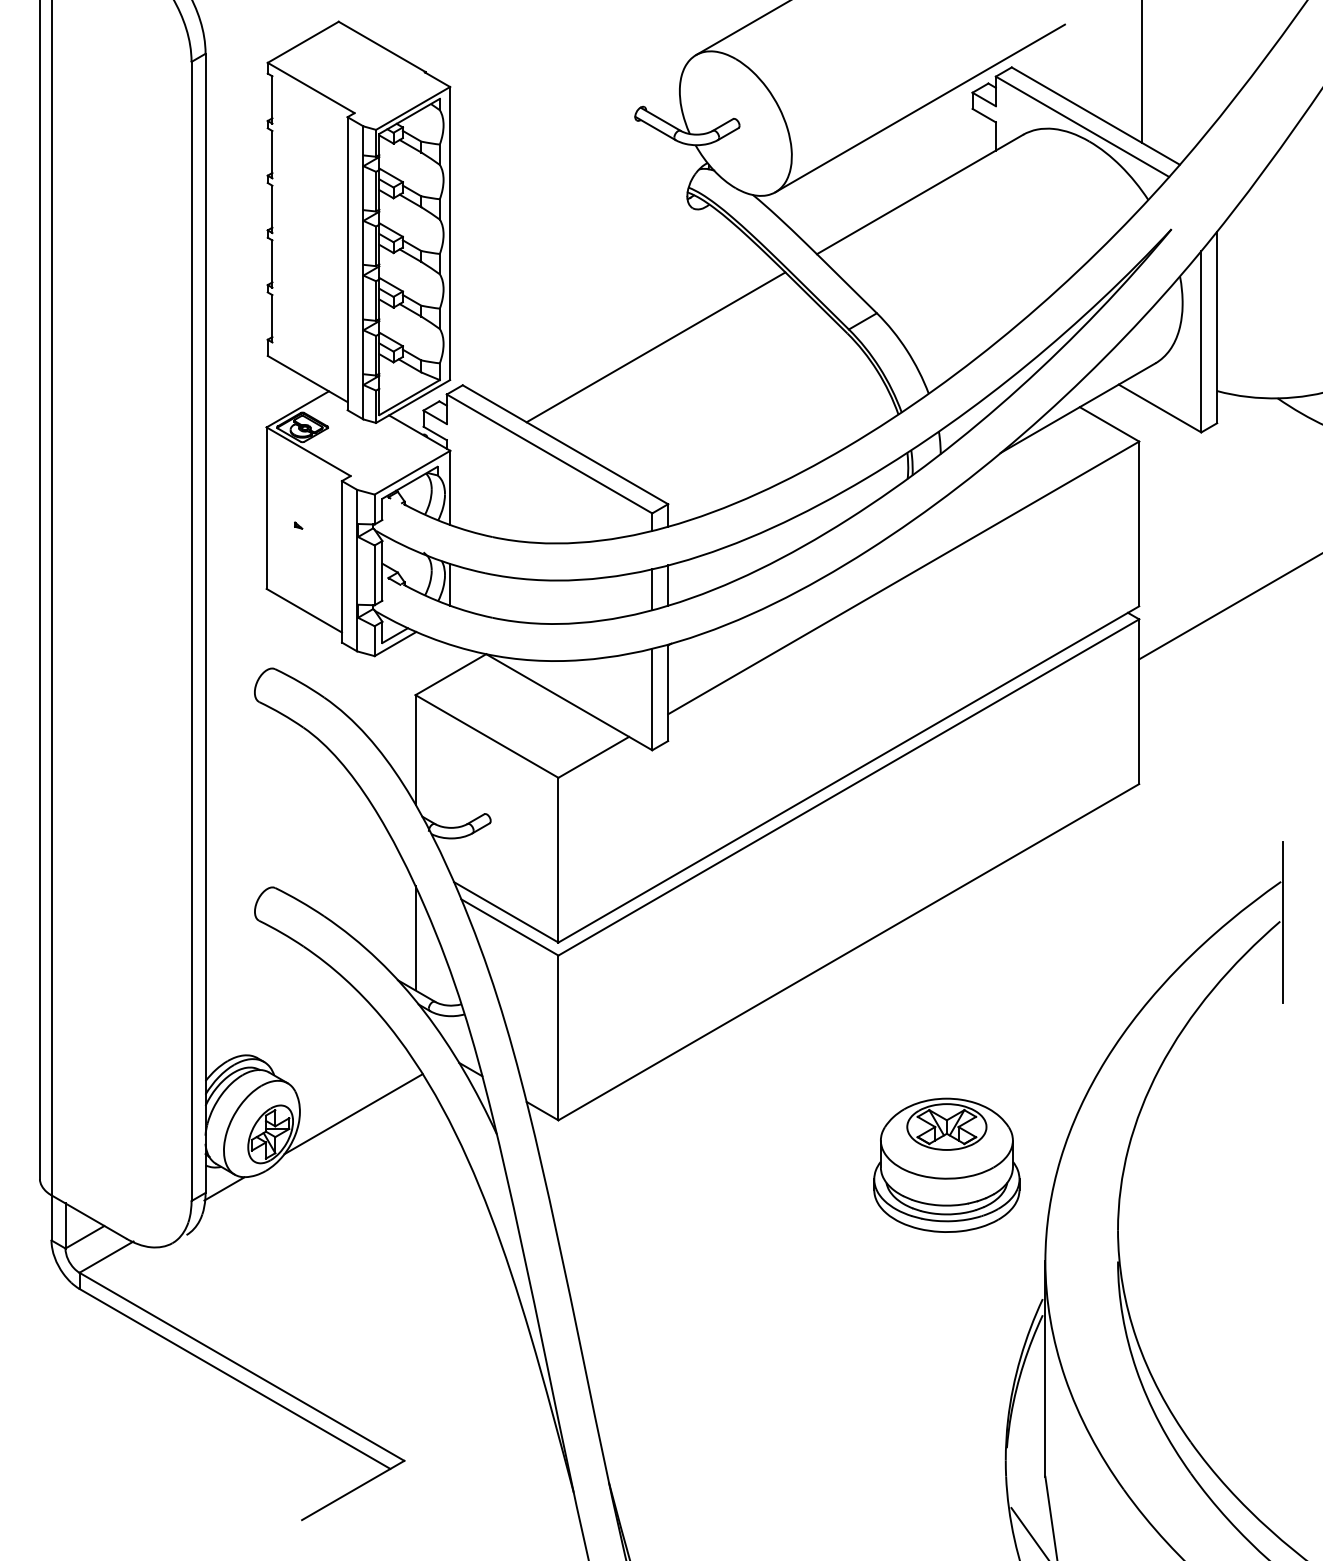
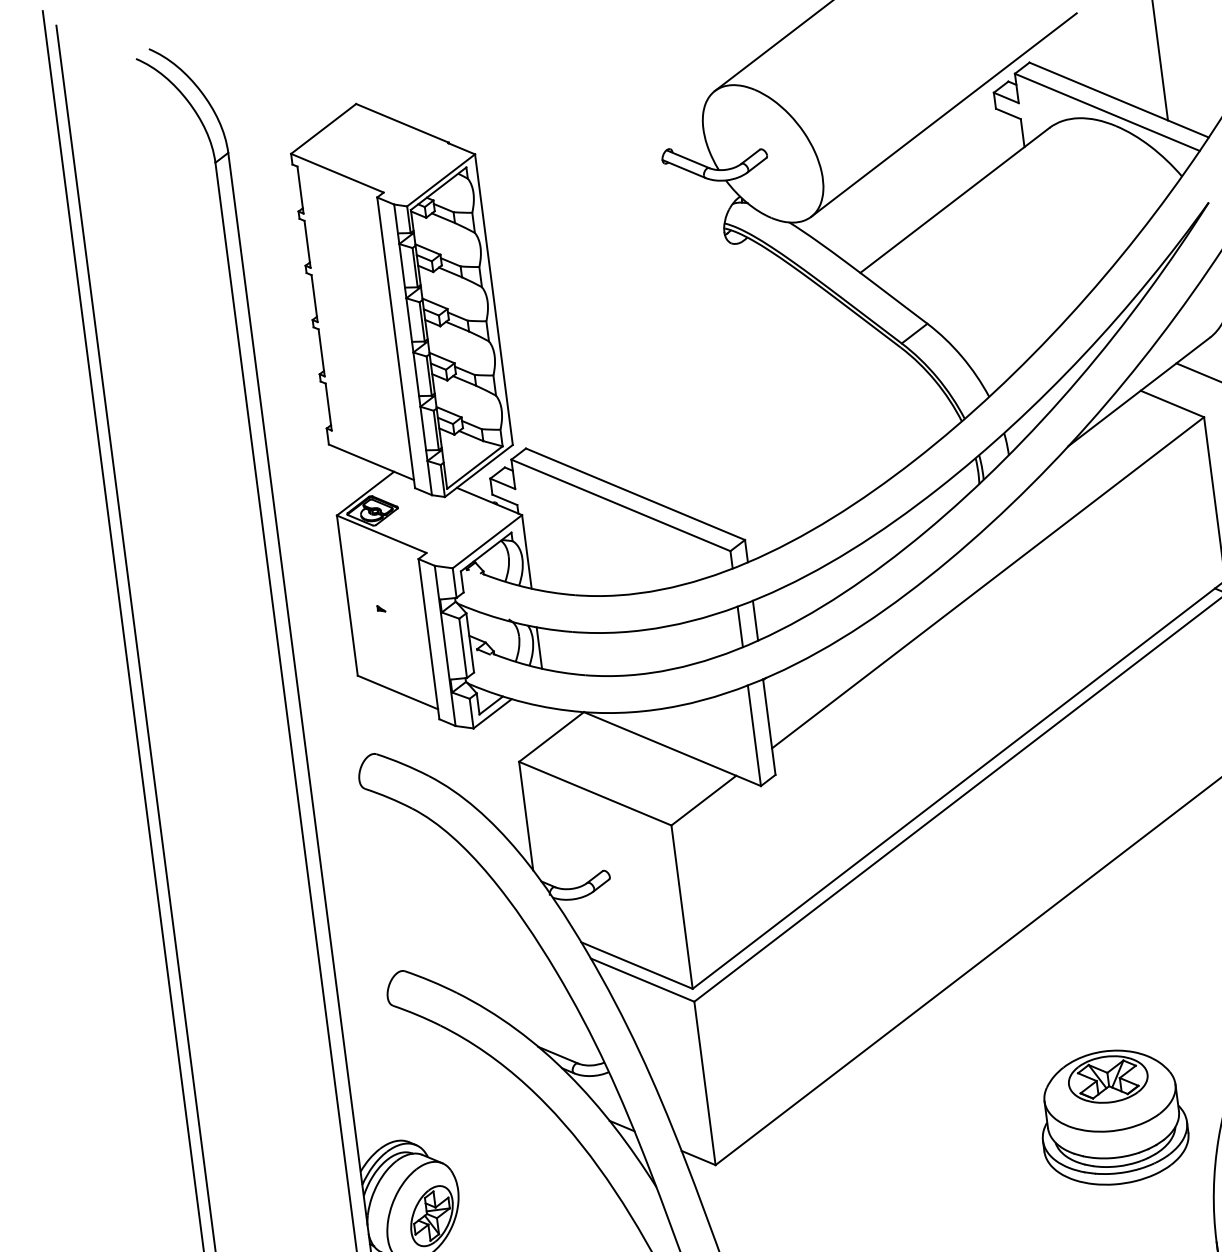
line: (655, 347) -> (712, 386), removed
line: (415, 938) -> (550, 1003), removed
line: (353, 1114) -> (511, 1185), removed
part: (946, 1164) -> (1112, 1116), moved

